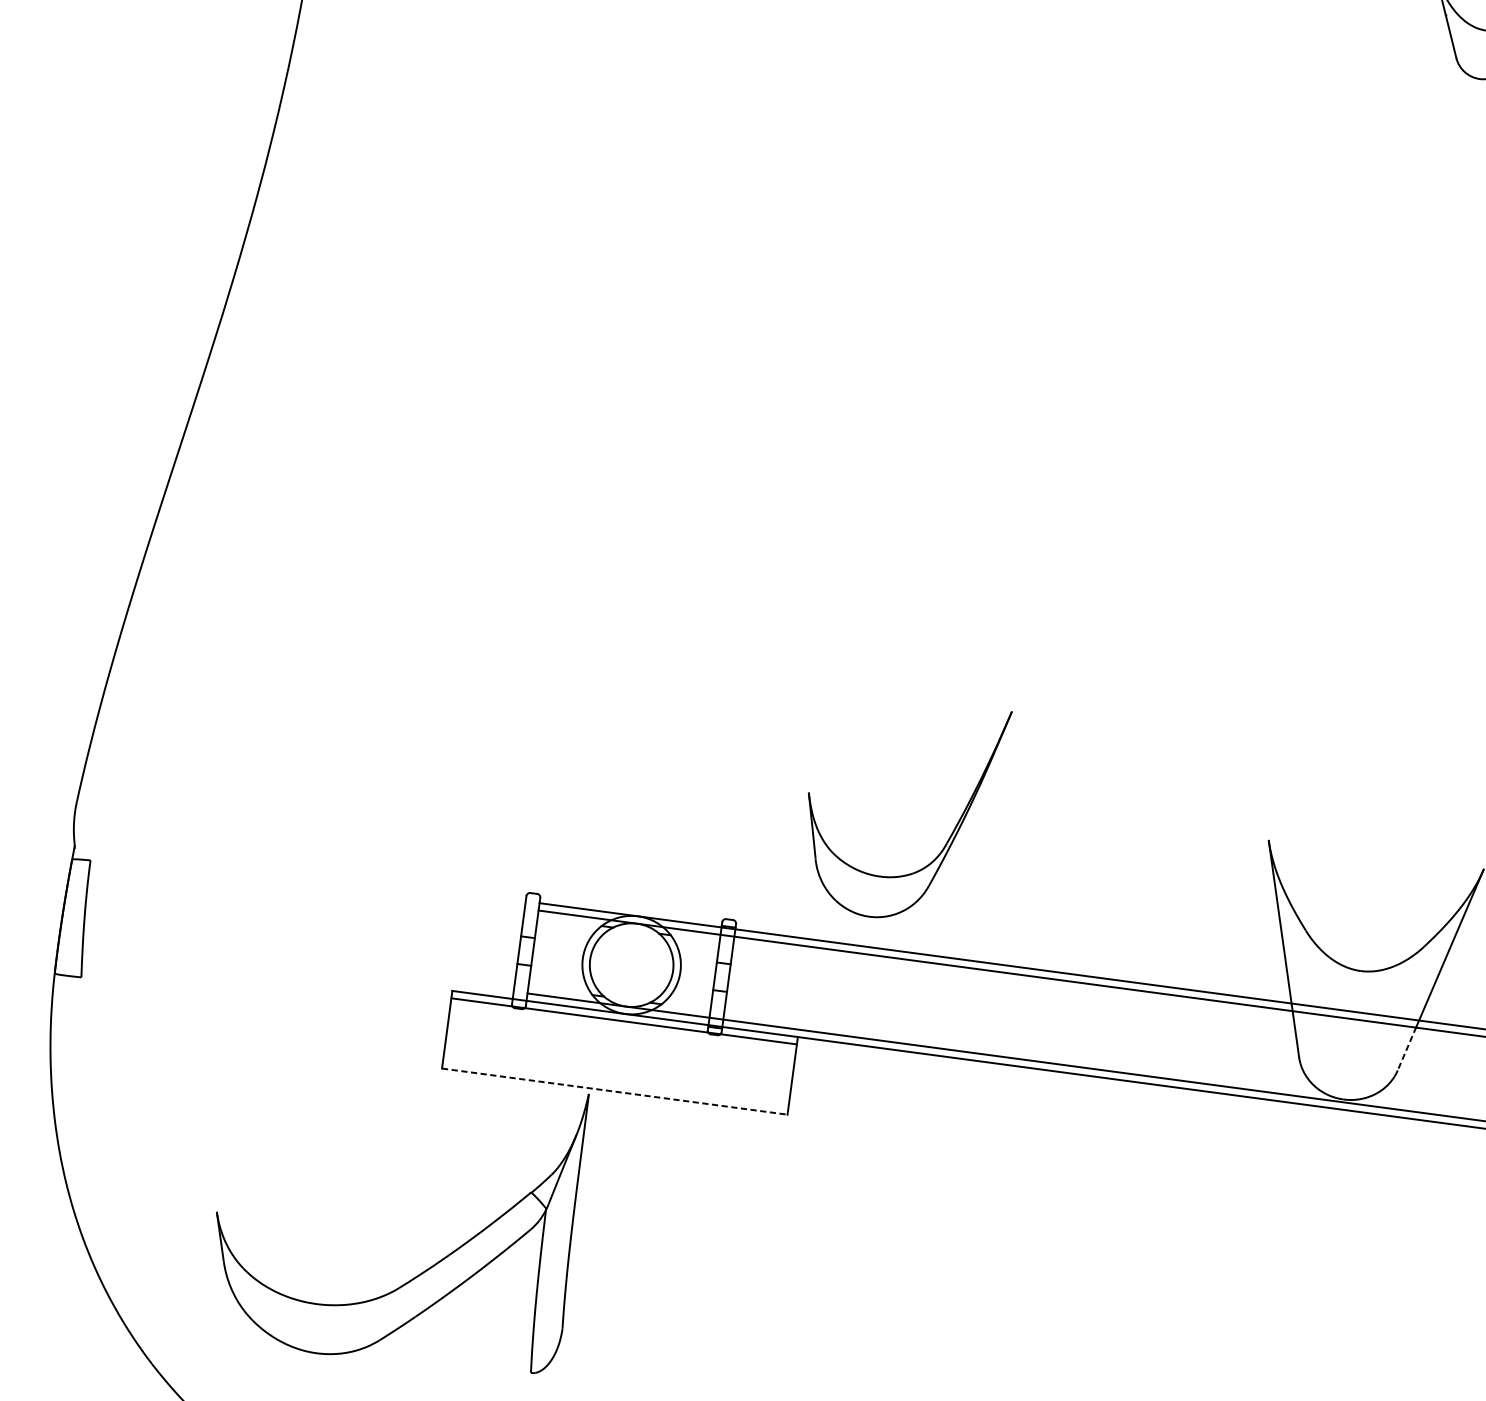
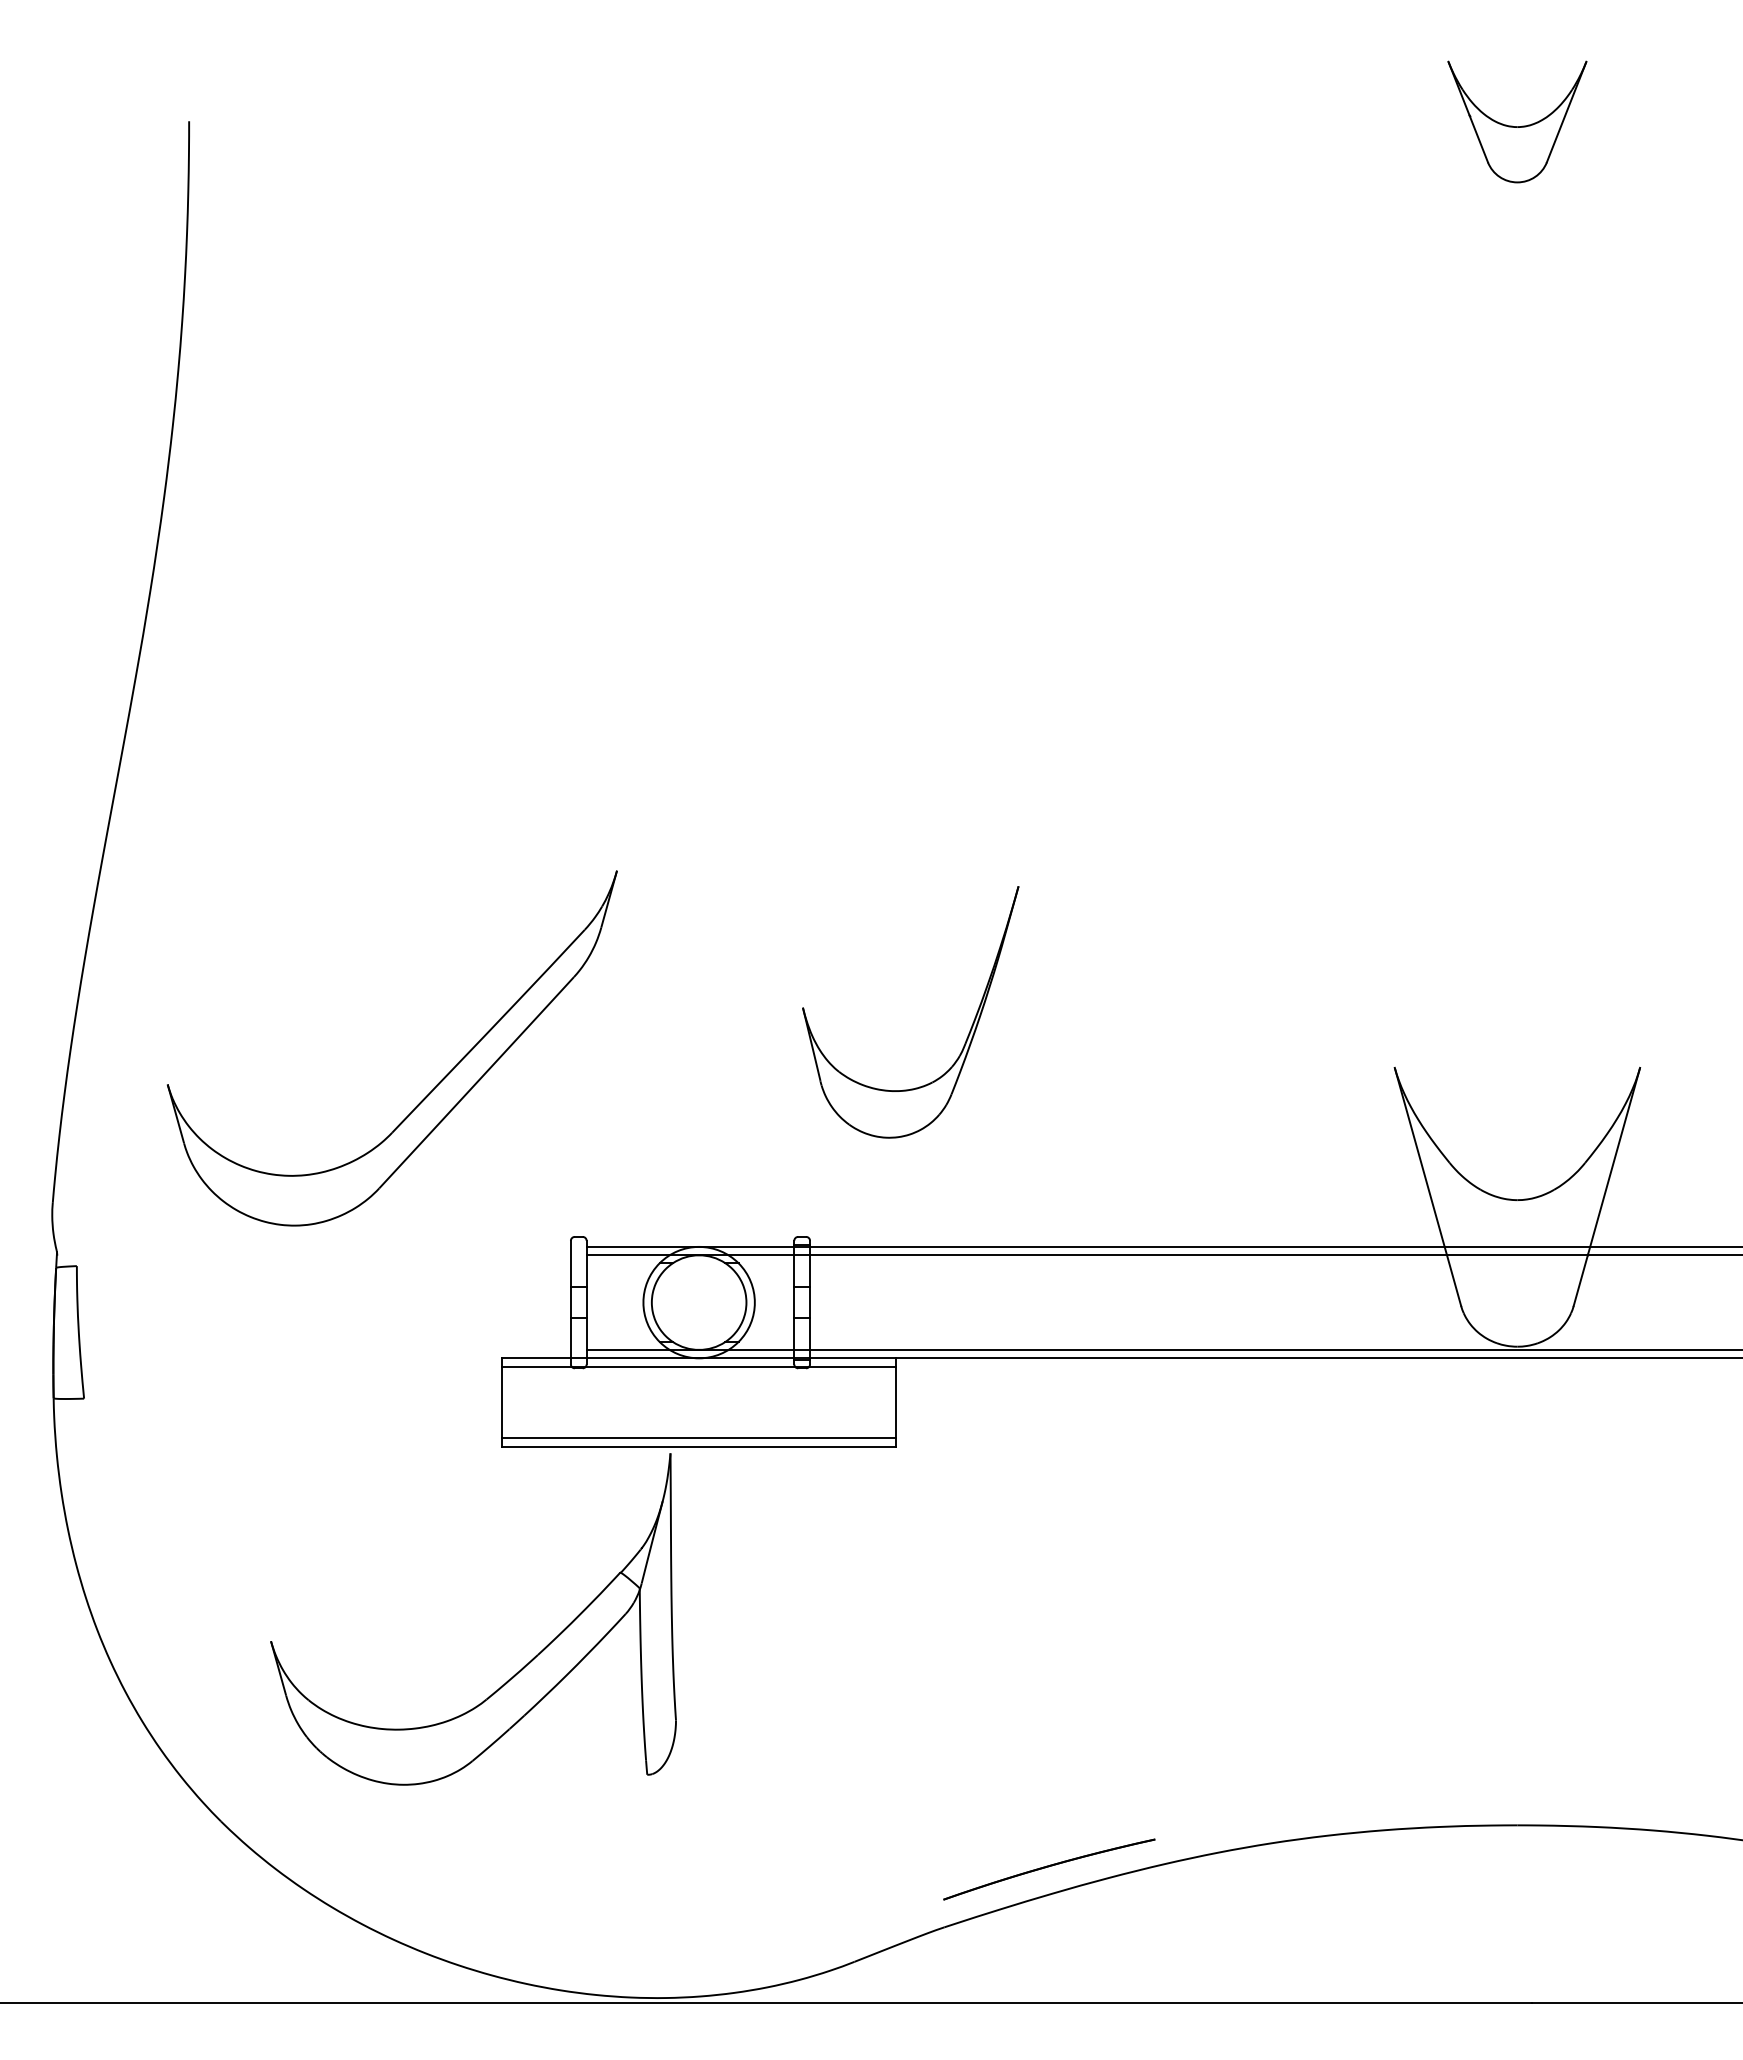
part: (426, 743) -> (436, 1084), added
part: (949, 836) -> (967, 1035), moved
line: (1406, 1048) -> (1580, 1280), dashed -> solid
line: (616, 1084) -> (699, 1438), added
line: (615, 1091) -> (699, 1446), dashed -> solid

